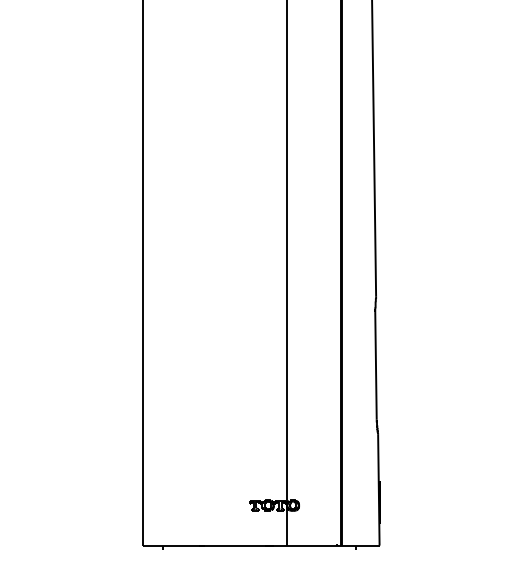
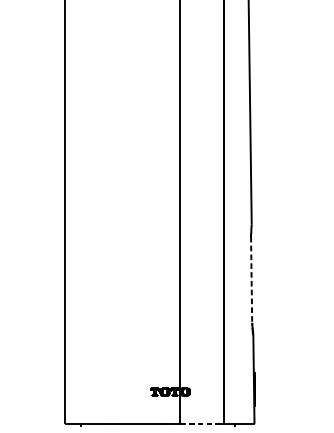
line: (375, 365) -> (251, 279), solid -> dashed
line: (312, 545) -> (200, 423), solid -> dashed

